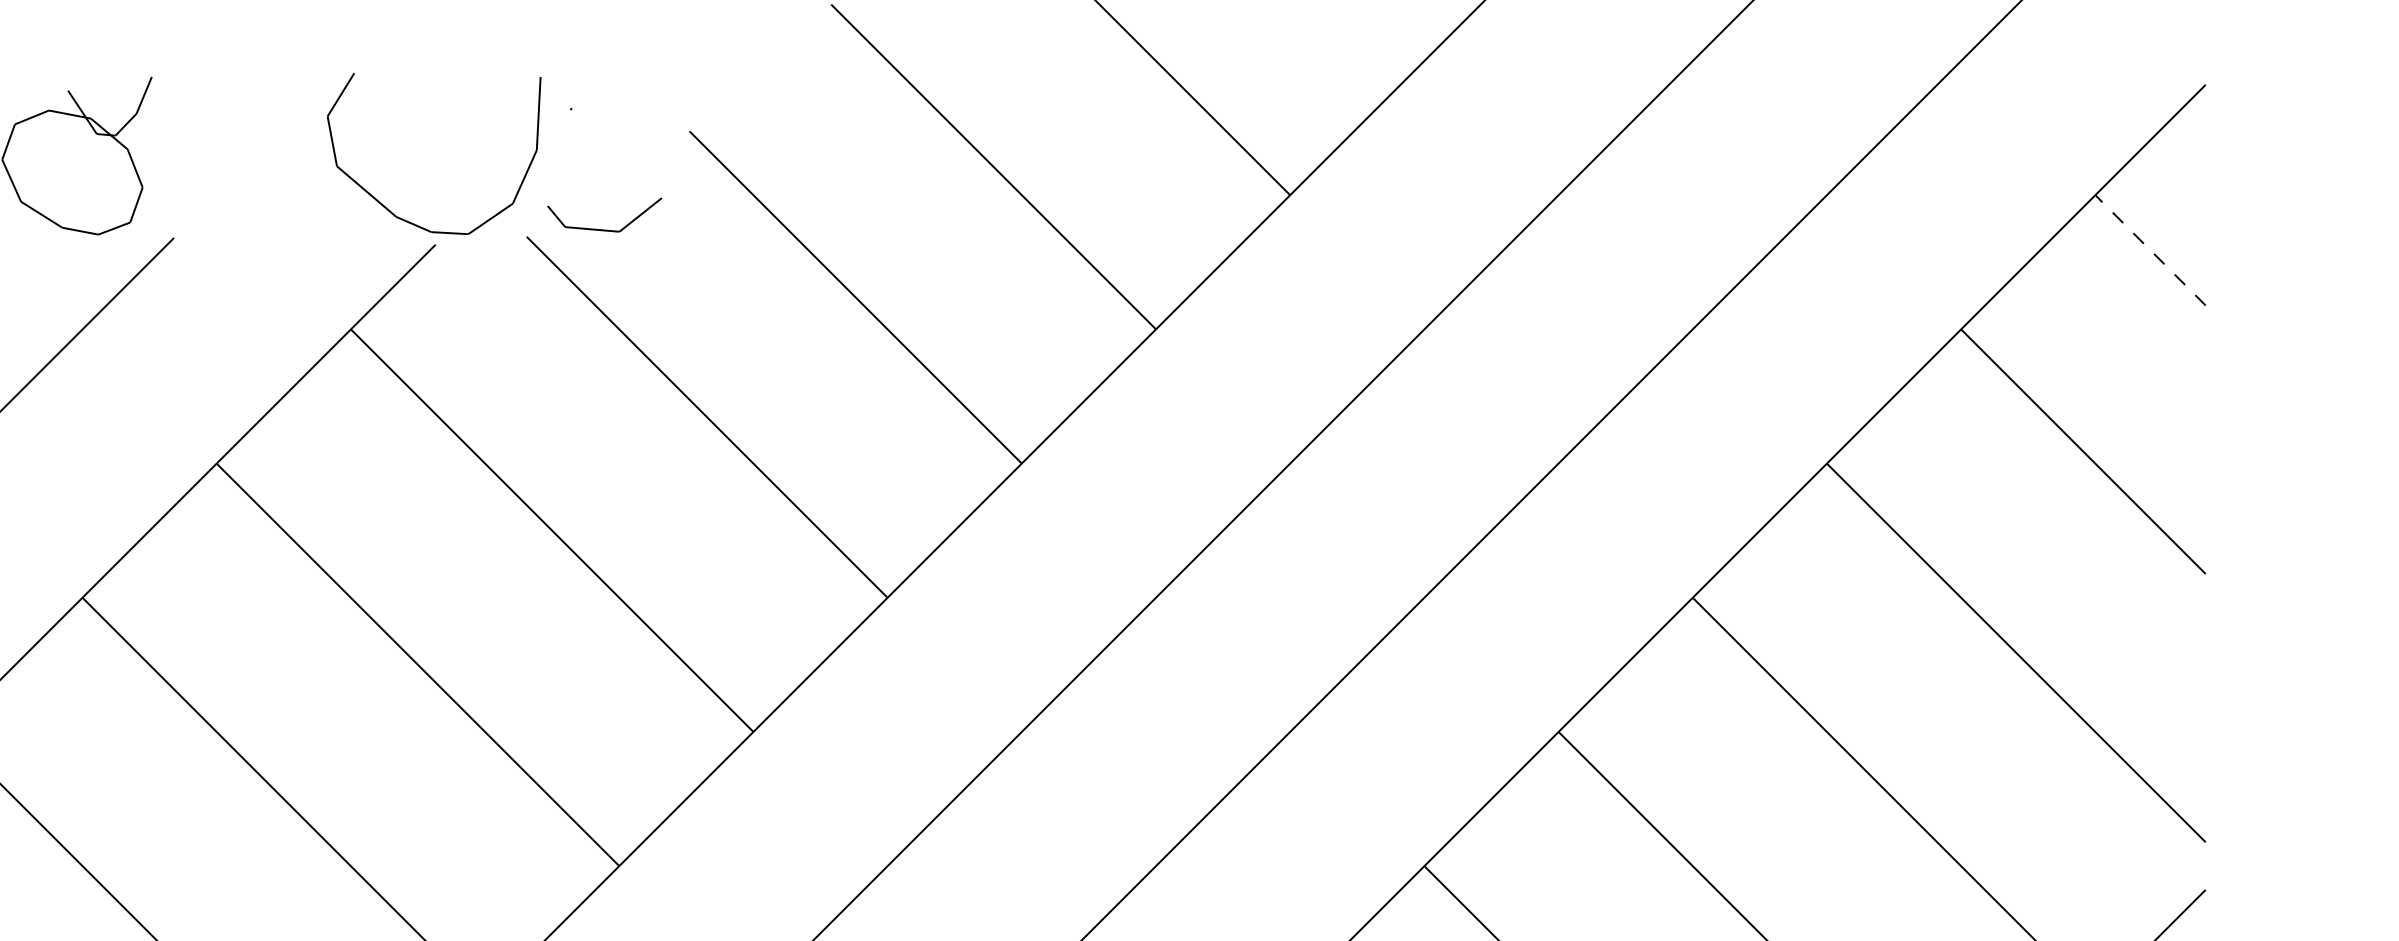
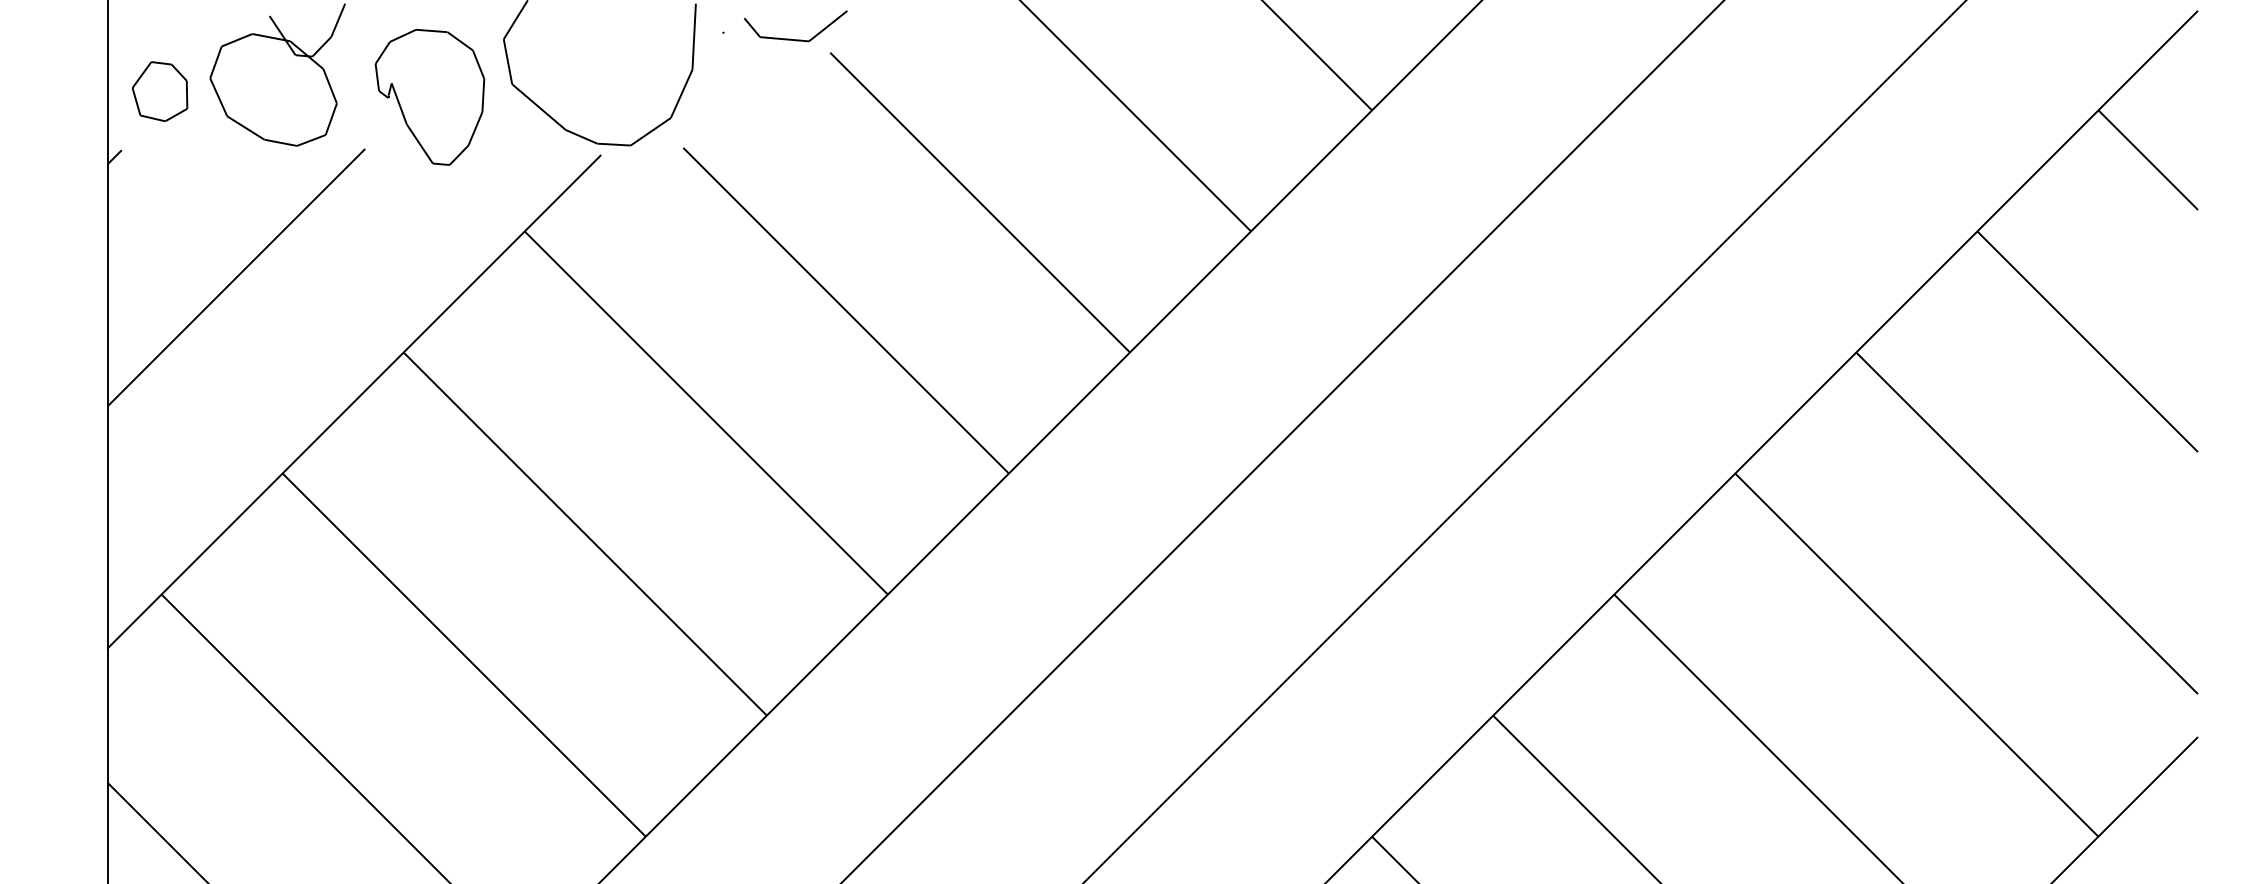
part: (245, 179) -> (429, 96), added
part: (598, 228) -> (790, 38), moved
line: (2149, 249) -> (2147, 159), dashed -> solid

